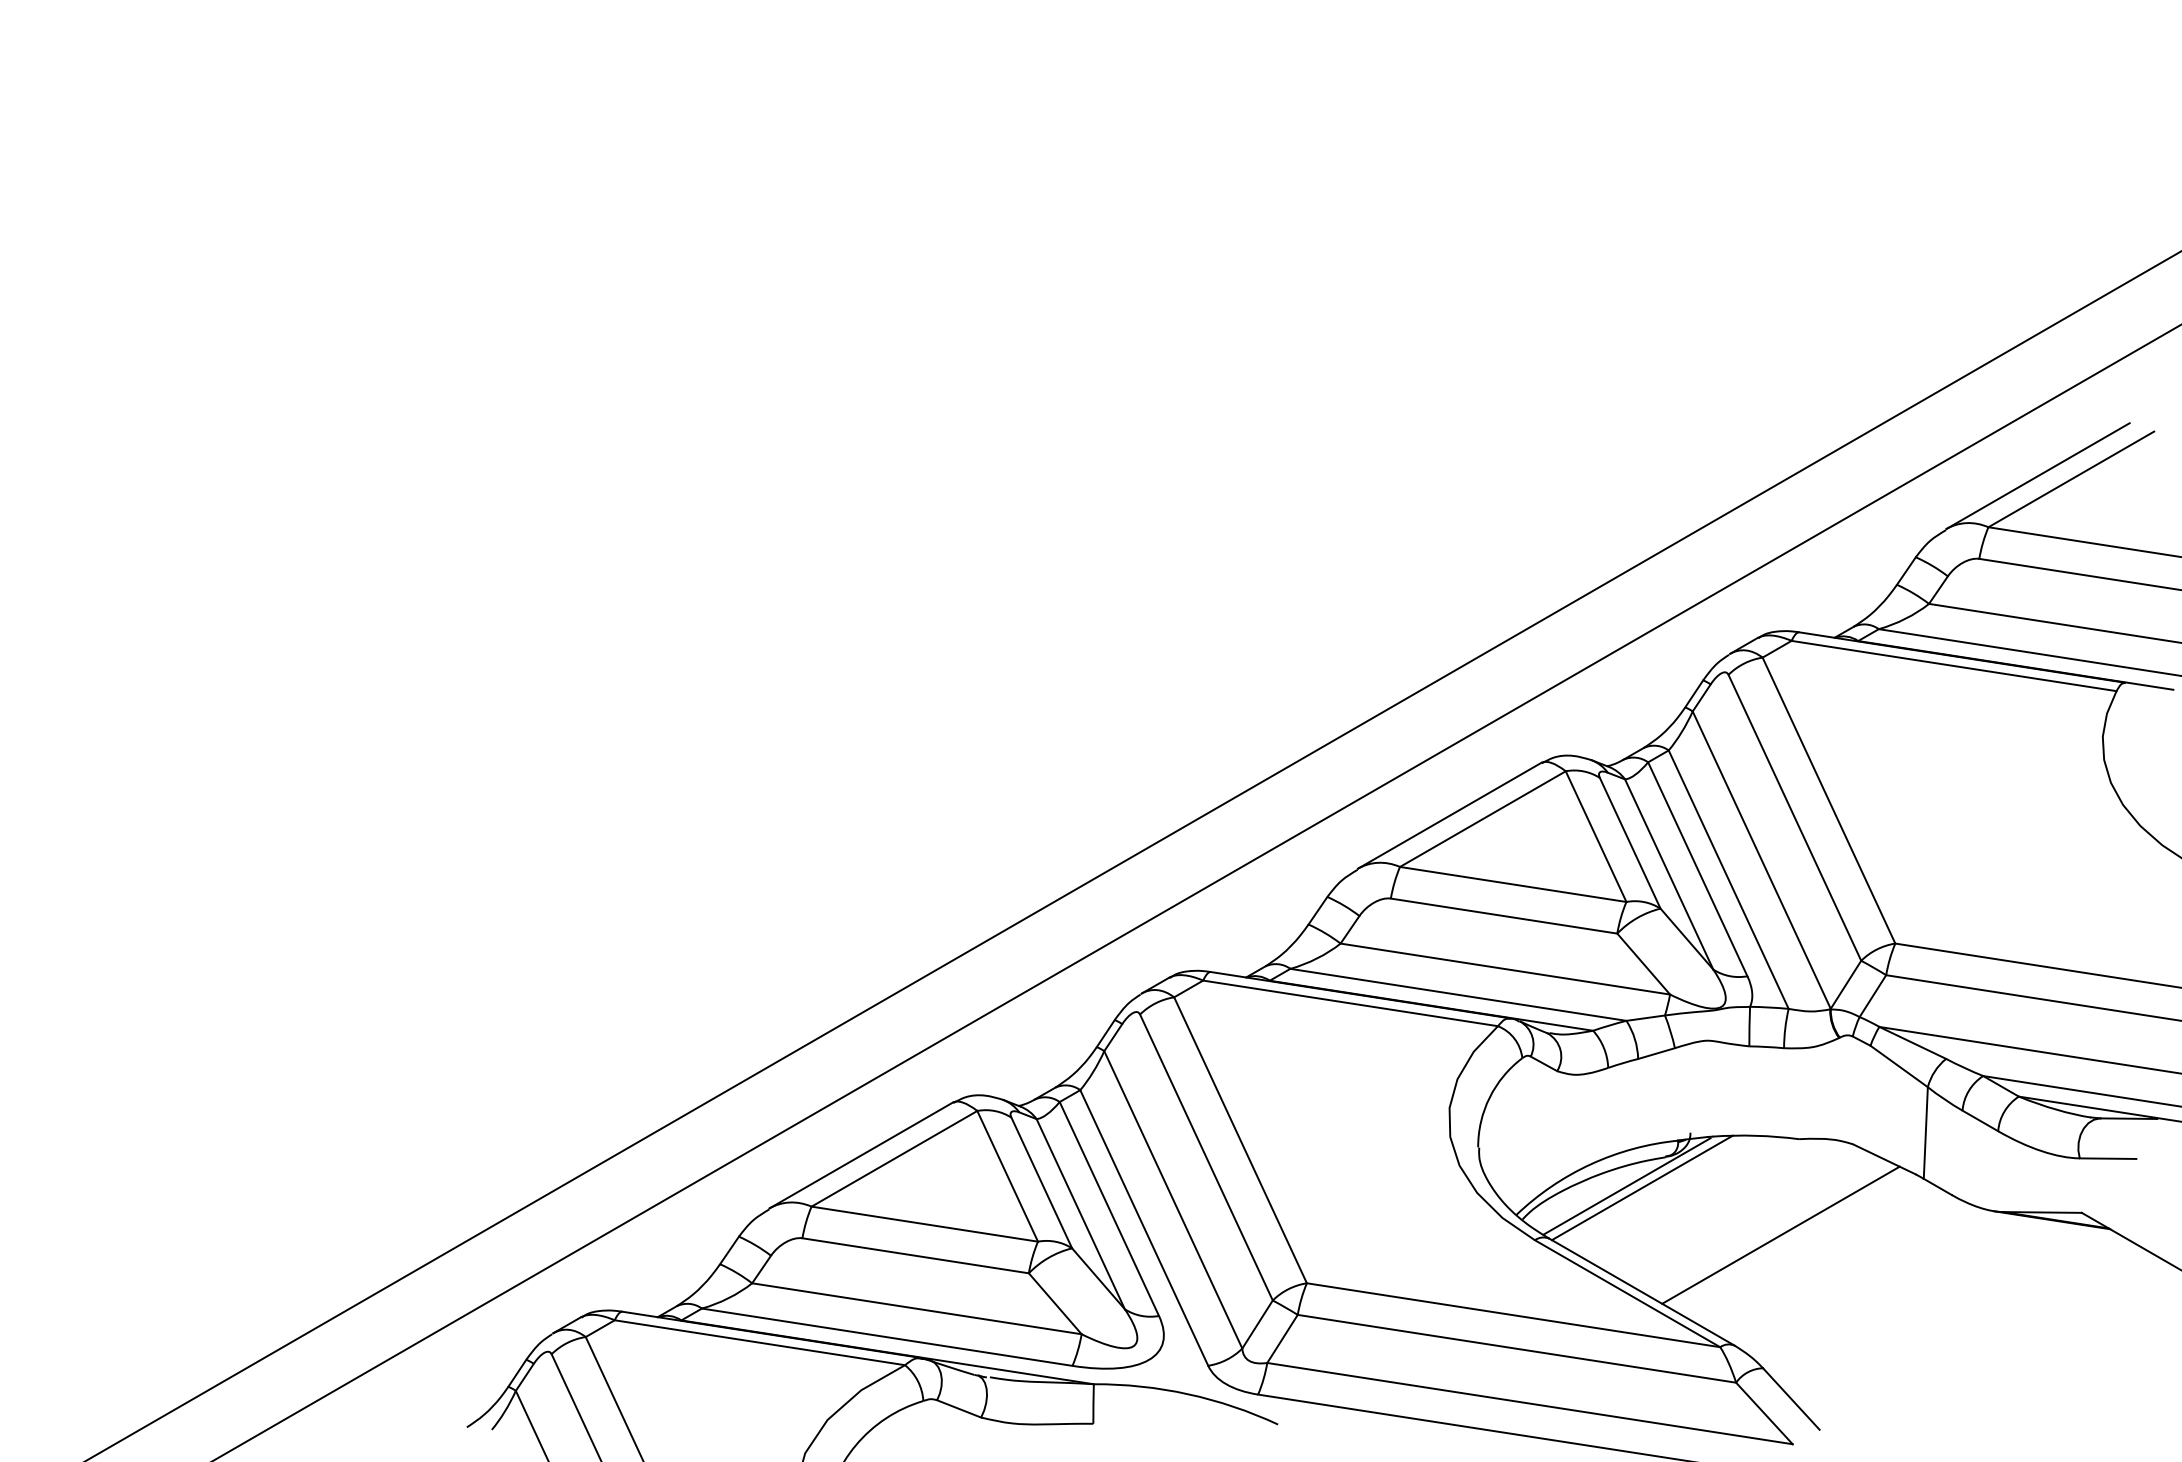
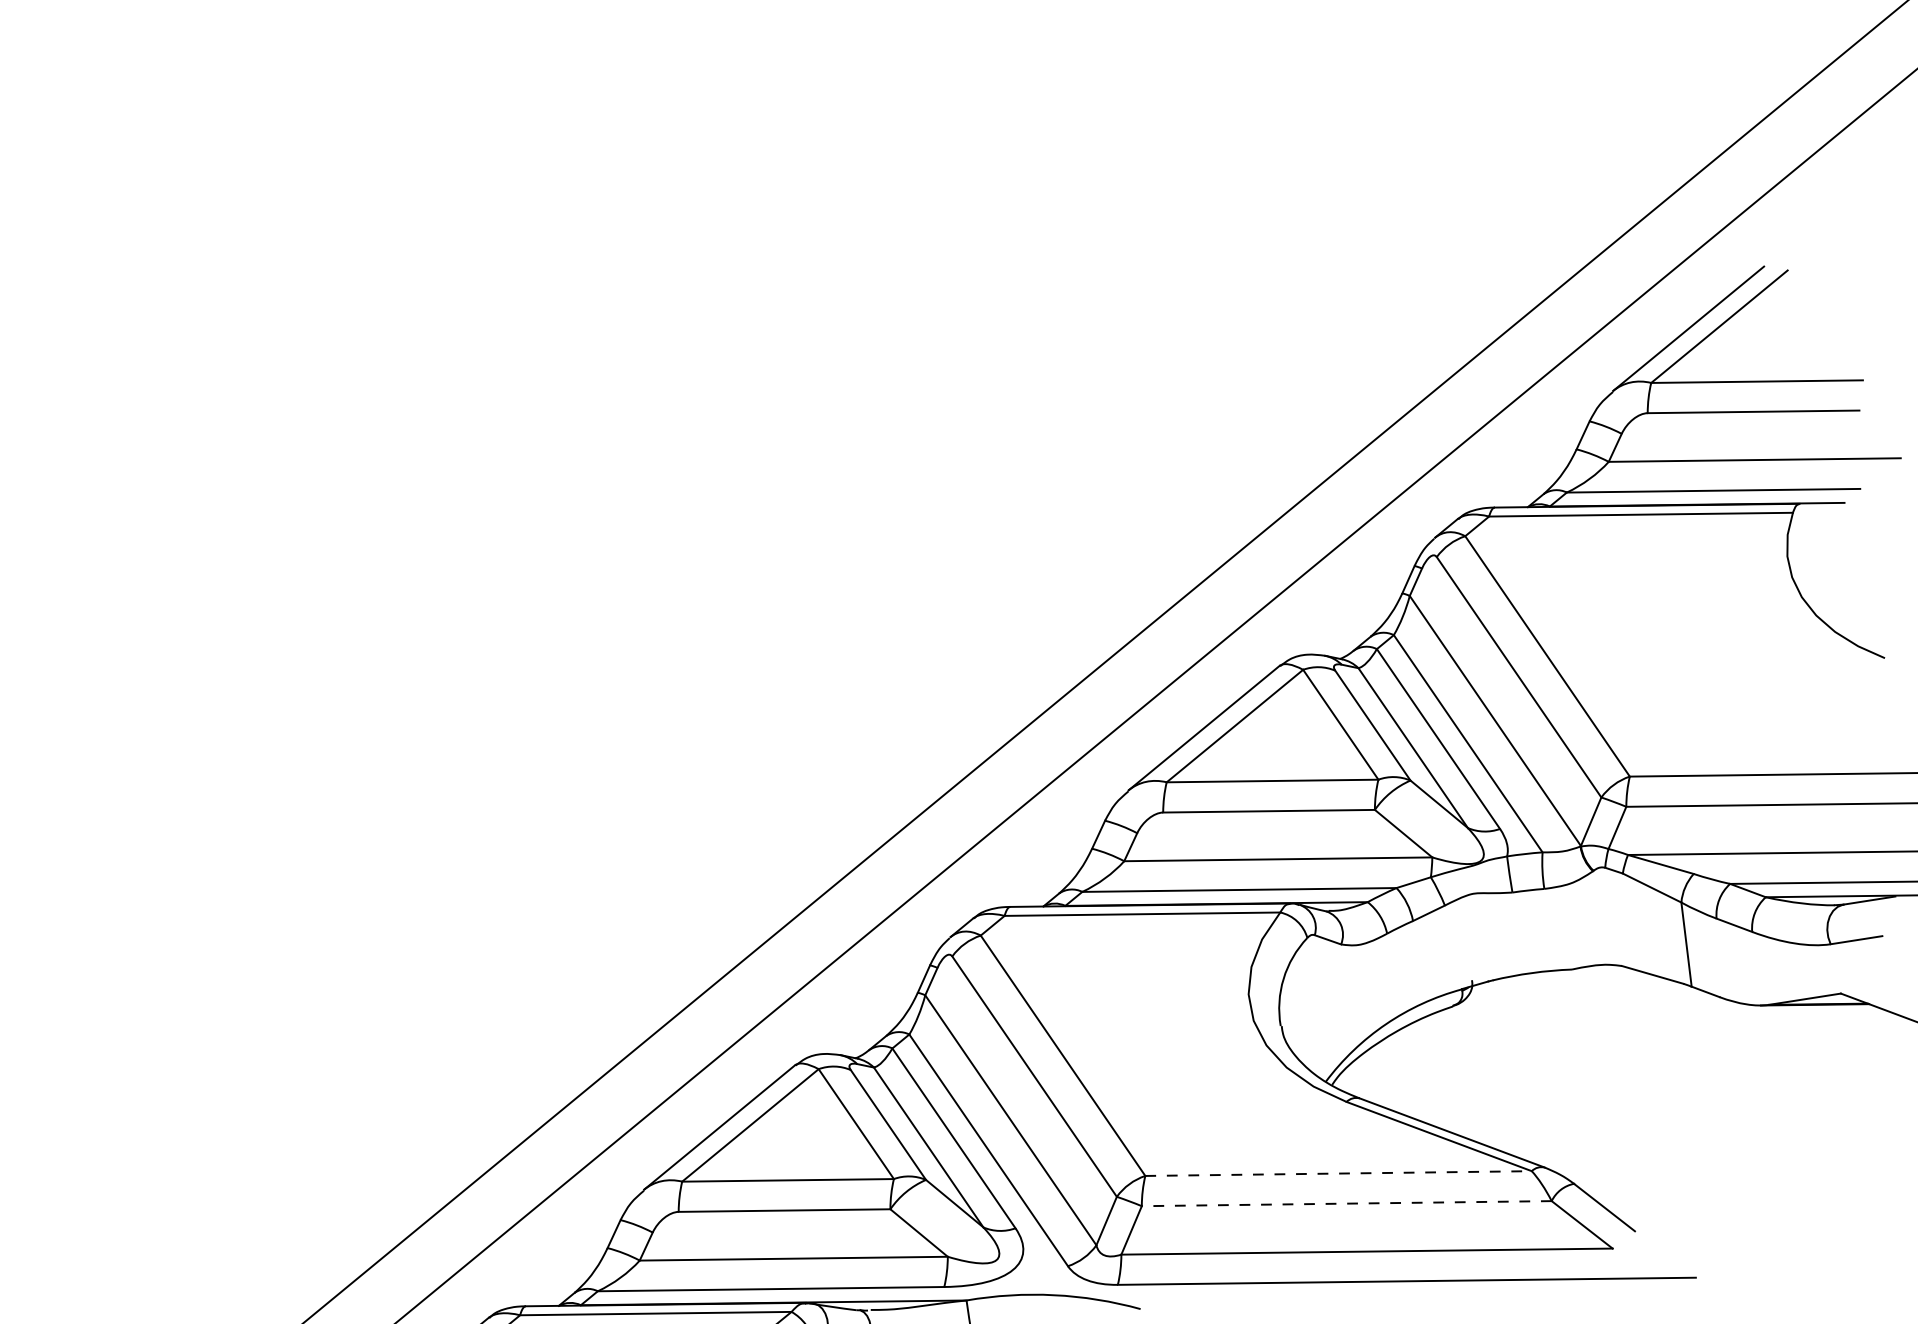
line: (1626, 1186) -> (1421, 1039), removed
line: (1641, 1187) -> (1435, 1037), removed
line: (1780, 1234) -> (1569, 1059), removed
line: (1514, 1315) -> (1339, 1173), solid -> dashed
line: (1516, 1348) -> (1346, 1203), solid -> dashed

